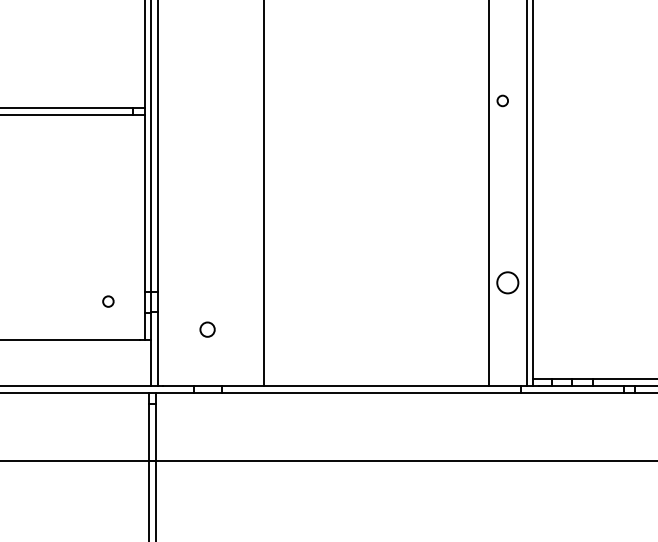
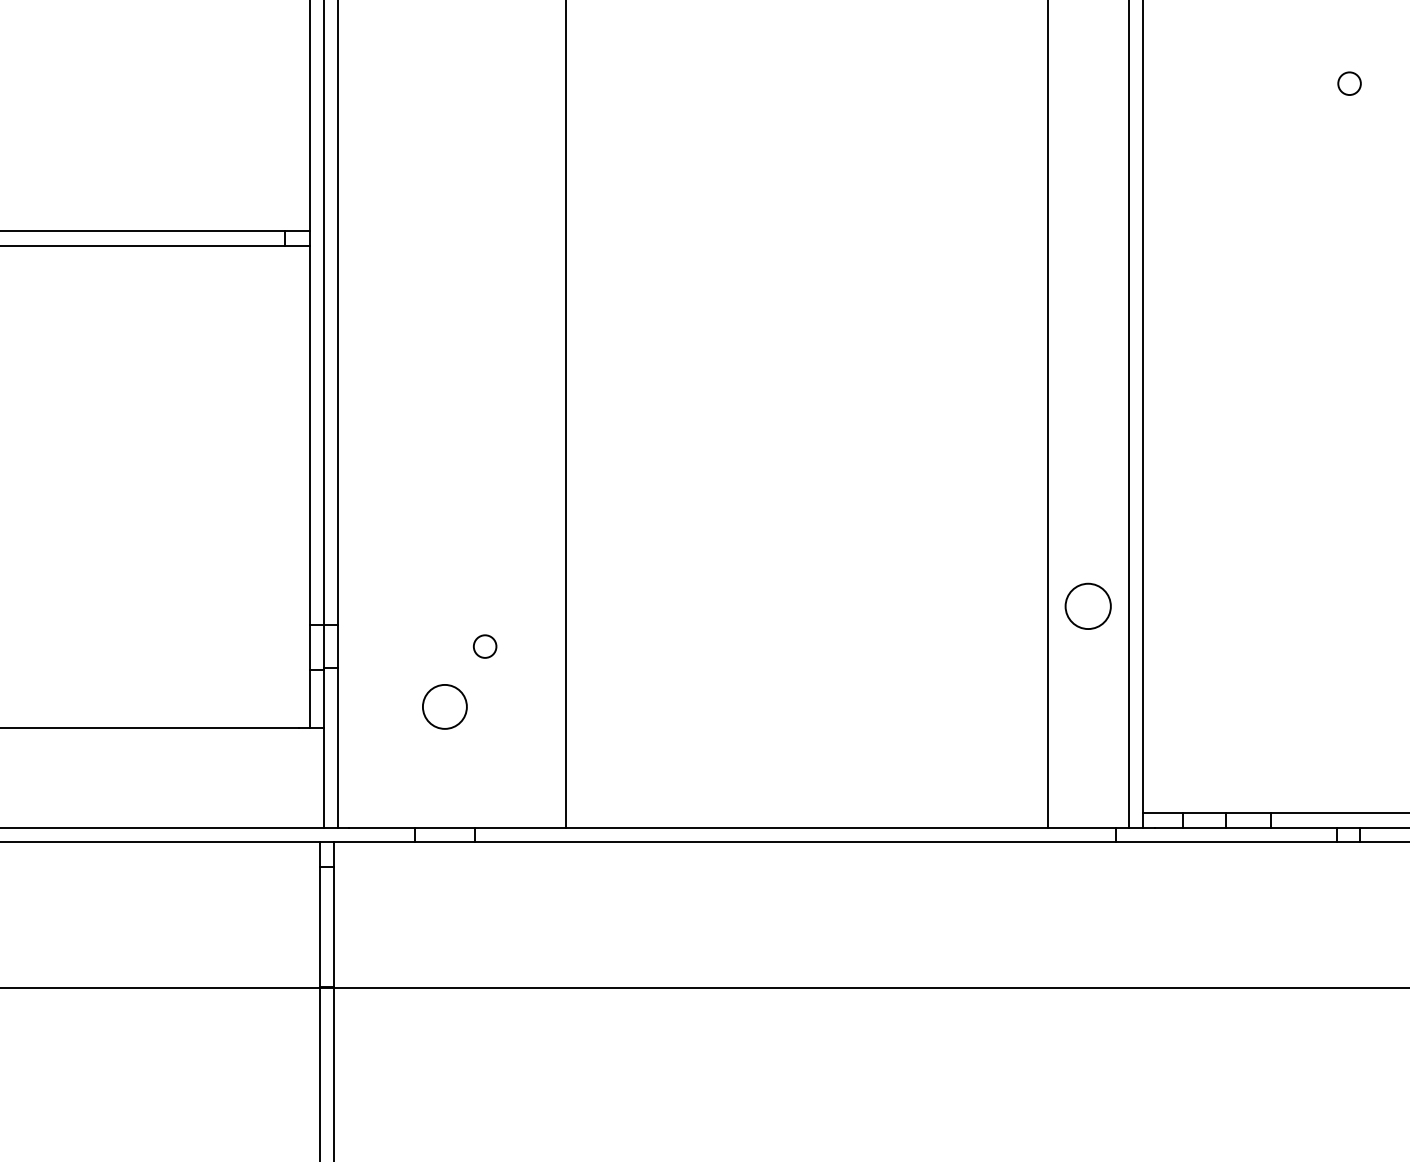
circle: (502, 100) -> (1349, 82), moved
circle: (108, 301) -> (485, 646), moved
circle: (207, 329) -> (444, 706), size x1.43

